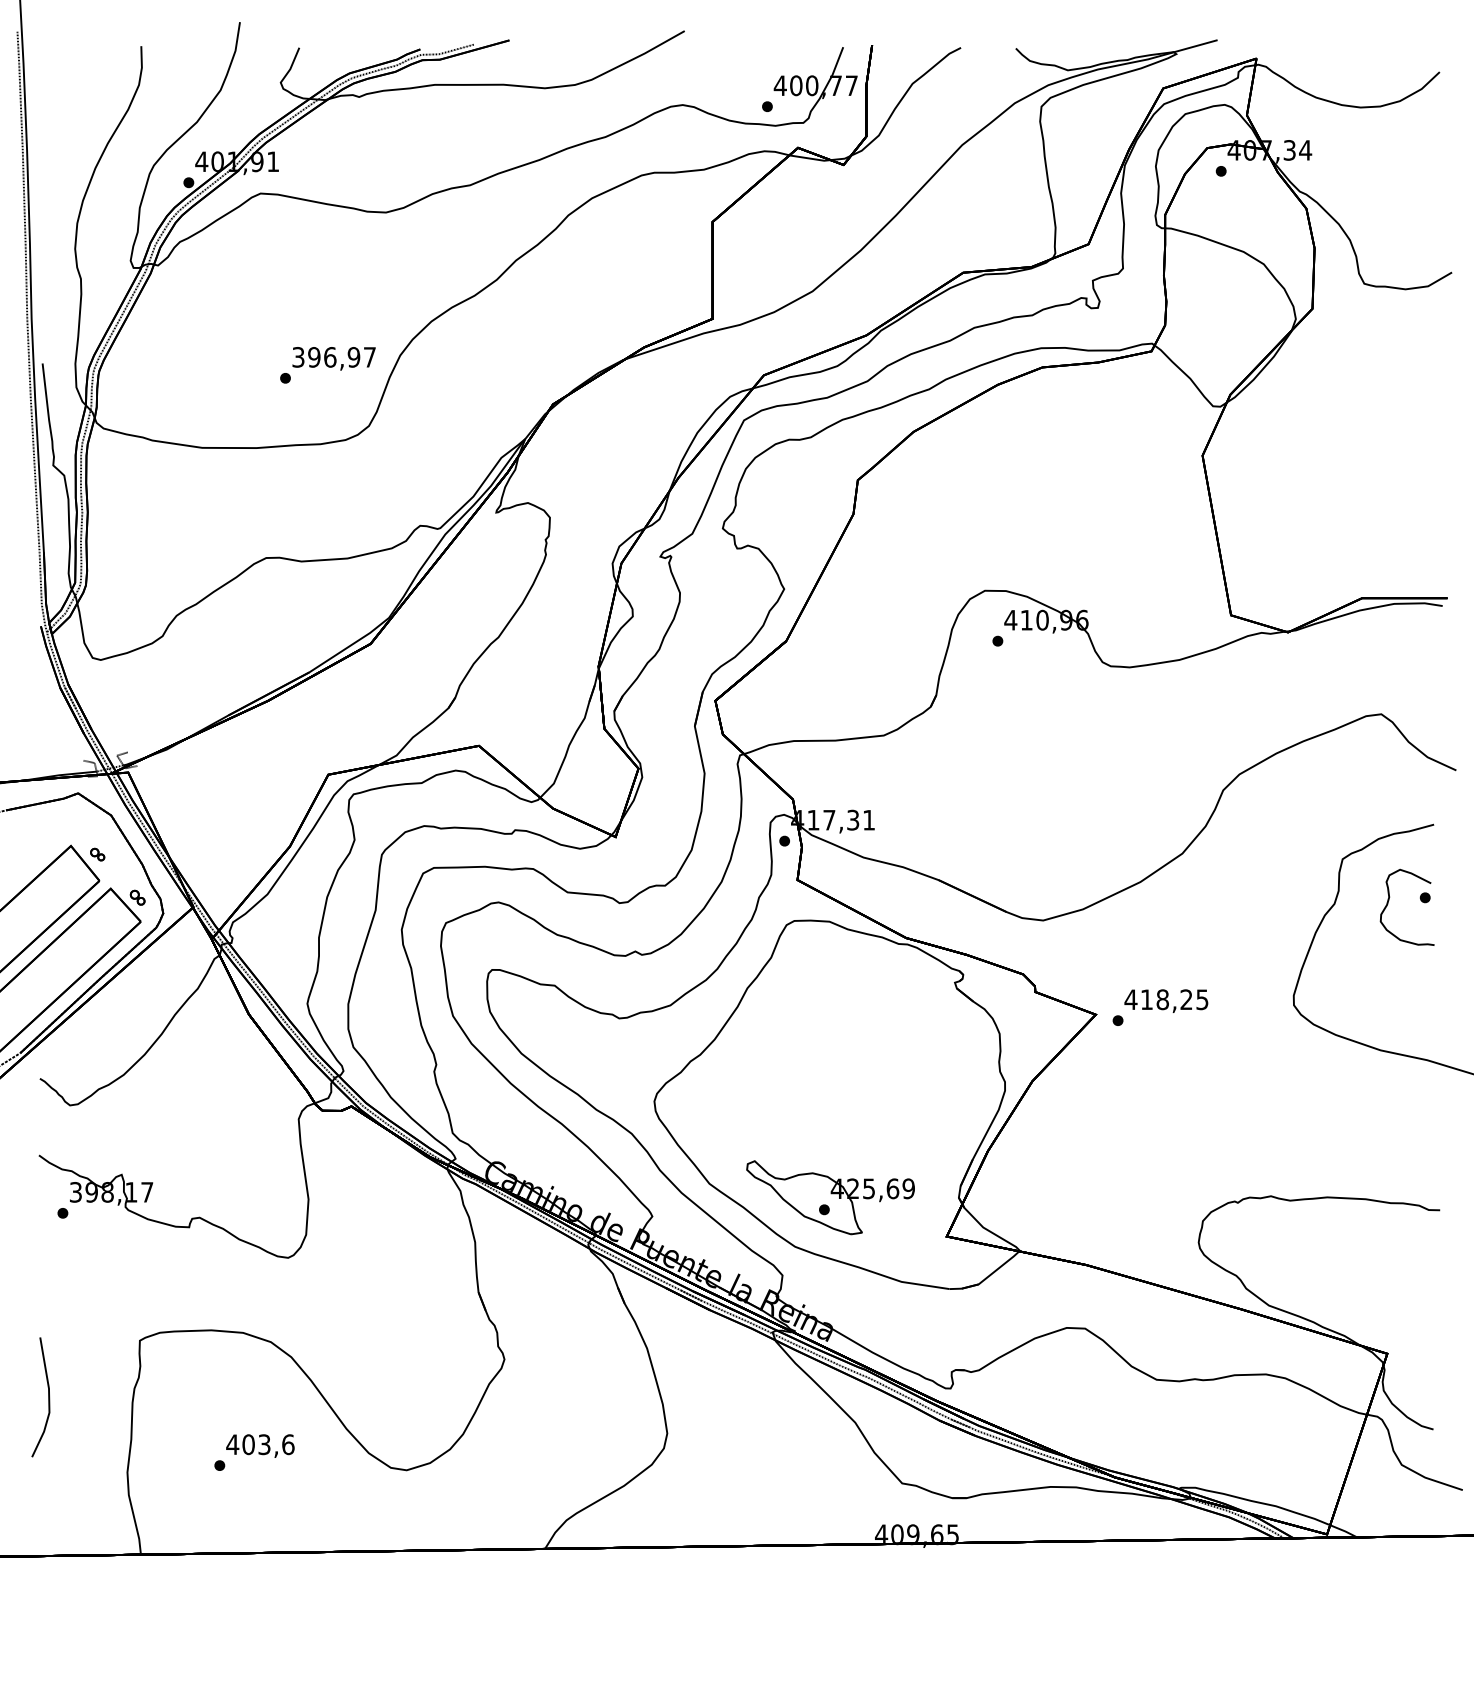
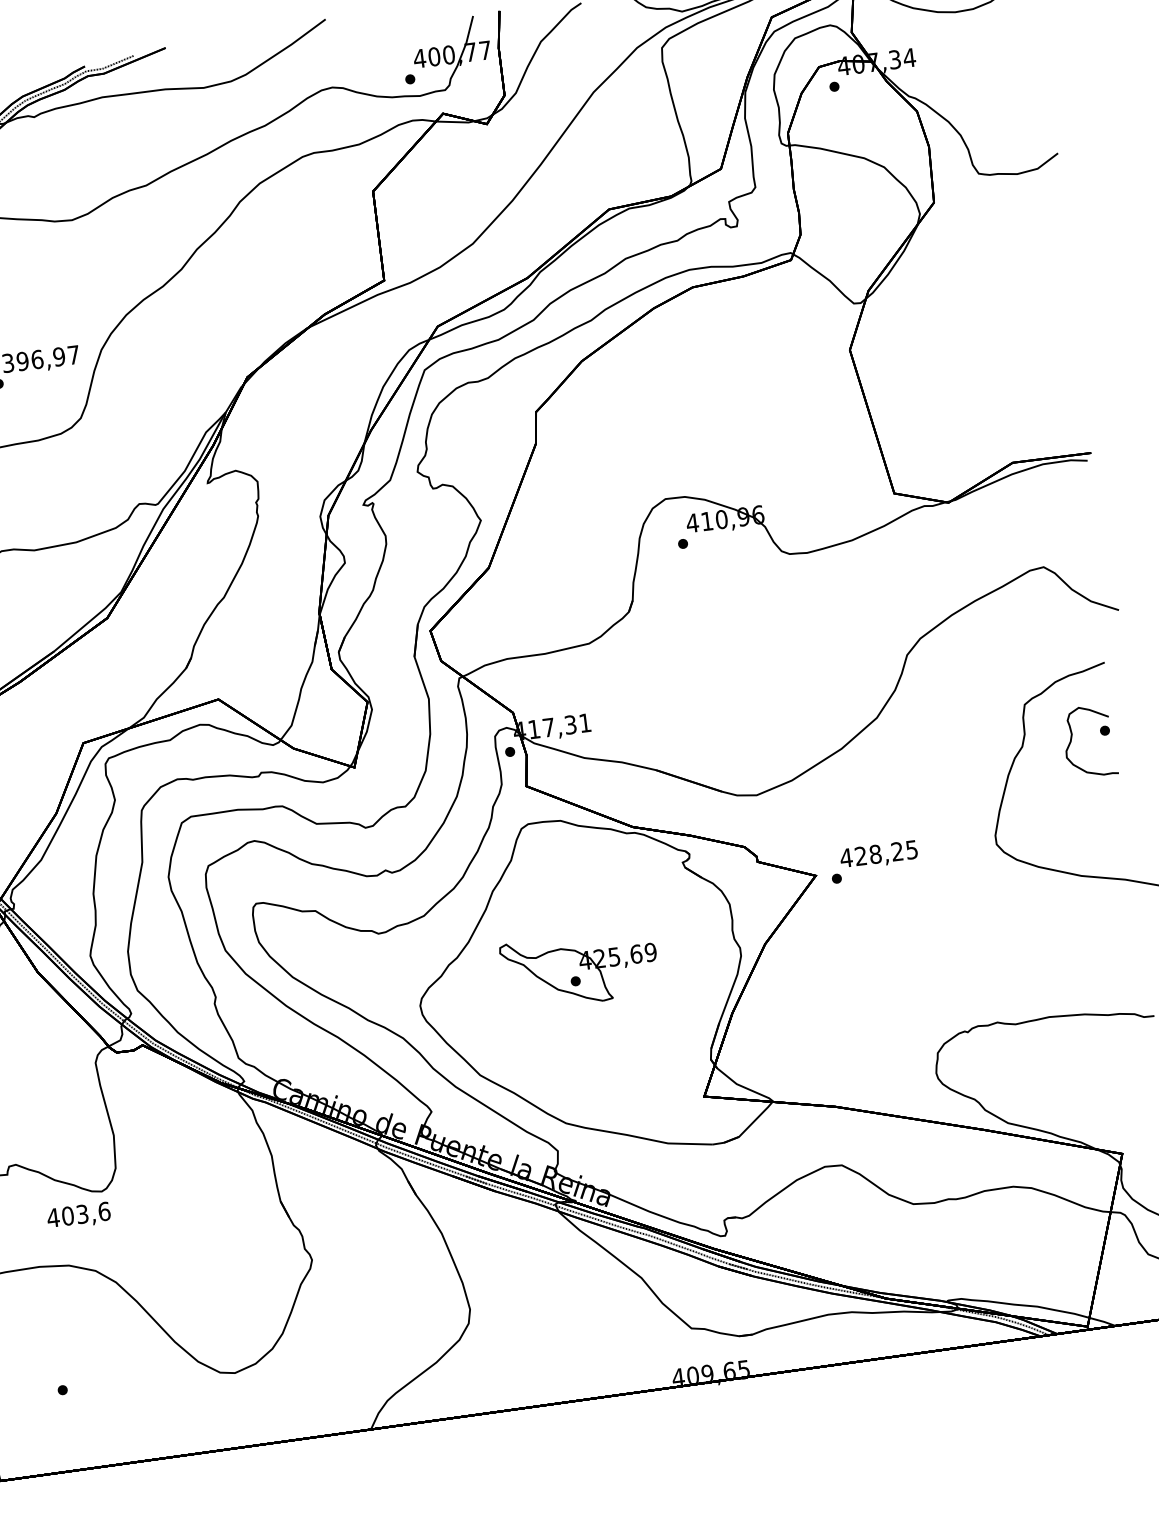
text: (1146, 999) -> (860, 856), 418,25 -> 428,25
part: (830, 1197) -> (579, 969), moved
text: (260, 1445) -> (78, 1215), moved

